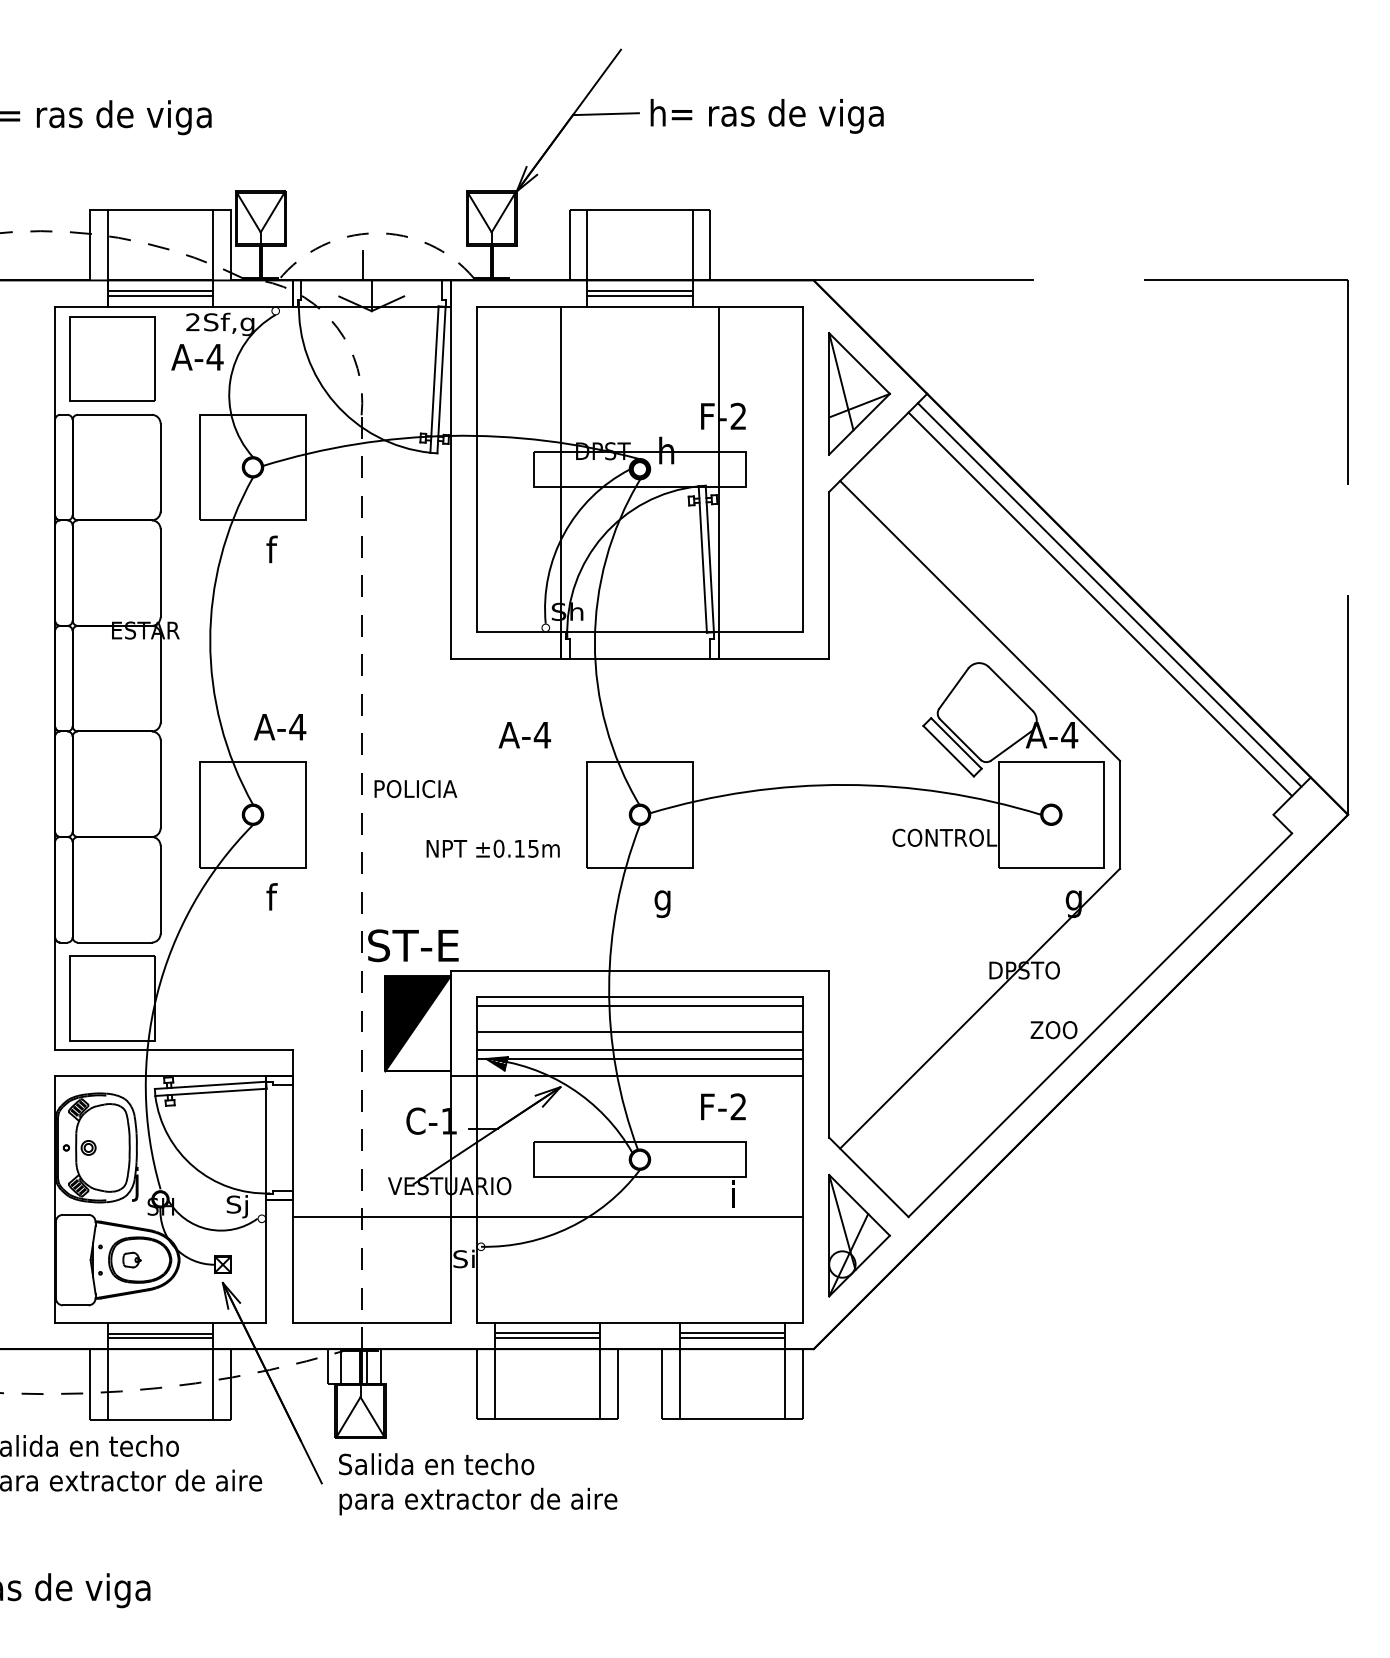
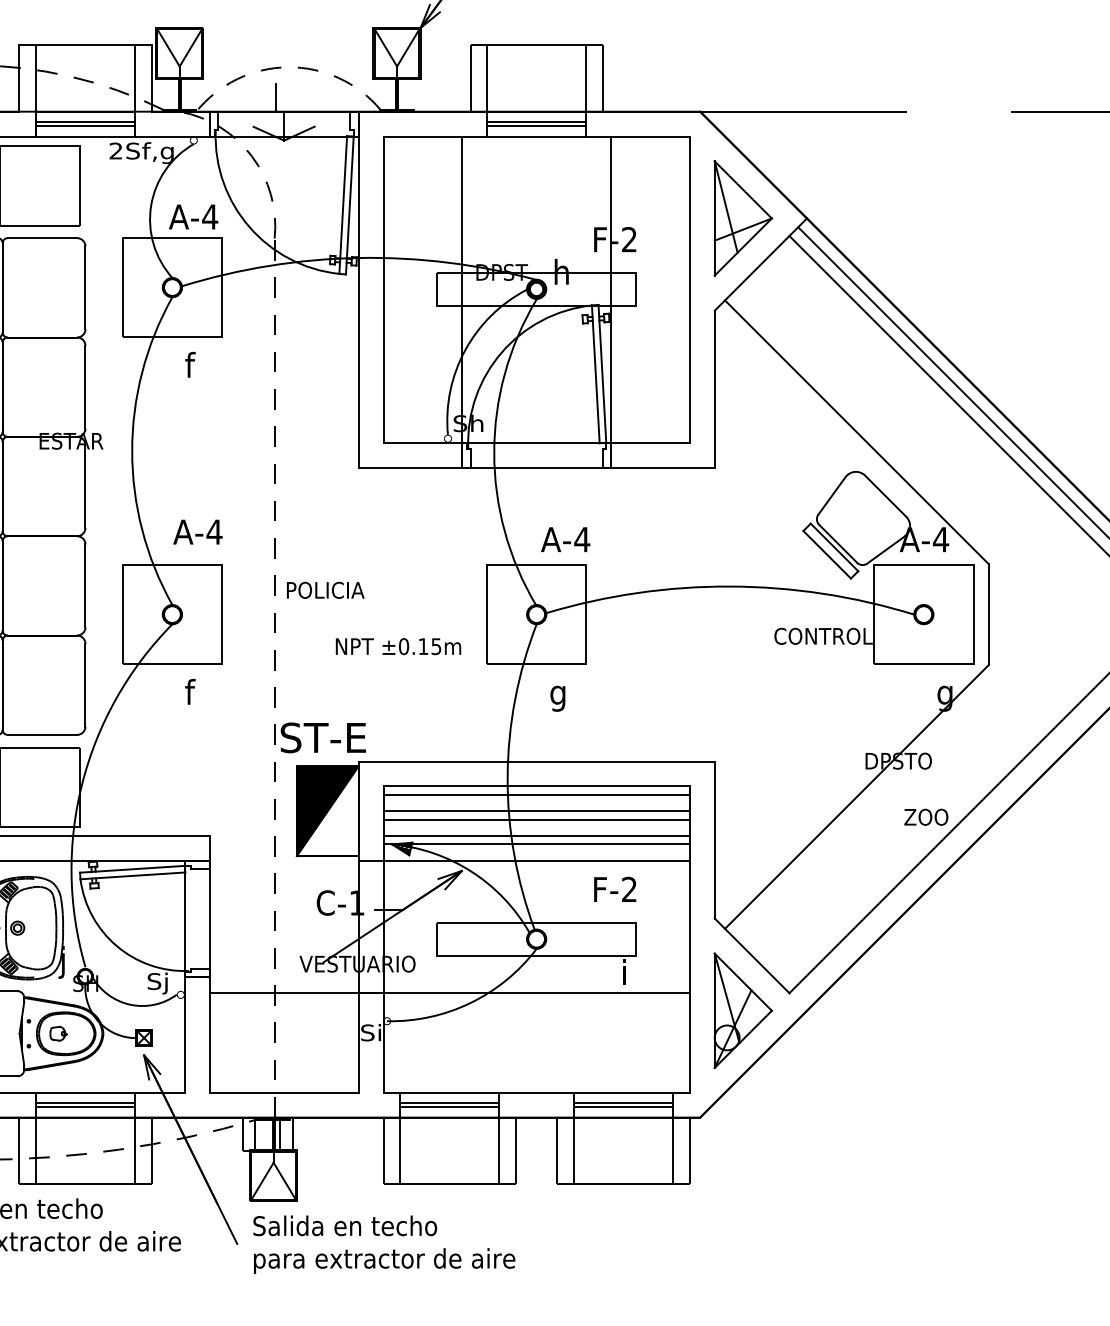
text: (197, 357) -> (193, 217), moved
text: (524, 735) -> (565, 539), moved
line: (639, 1023) -> (536, 811), added

